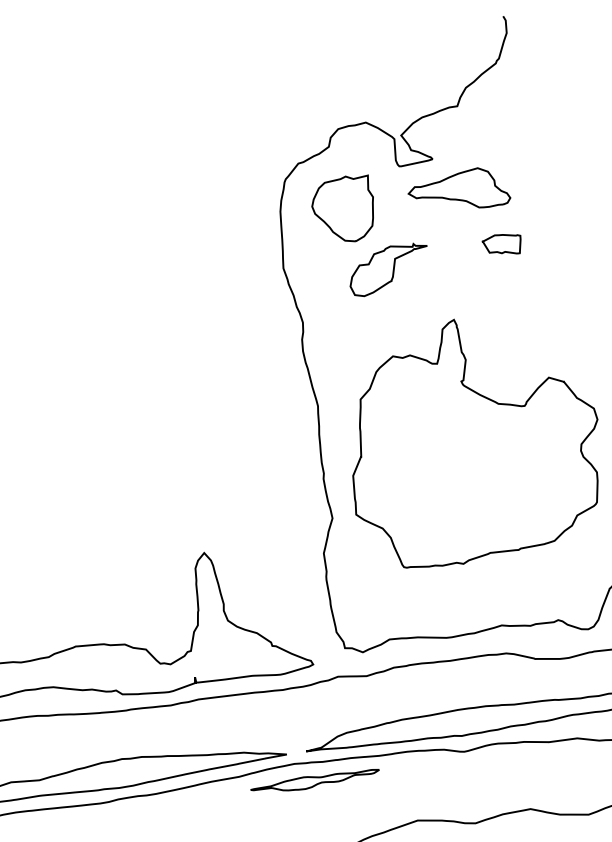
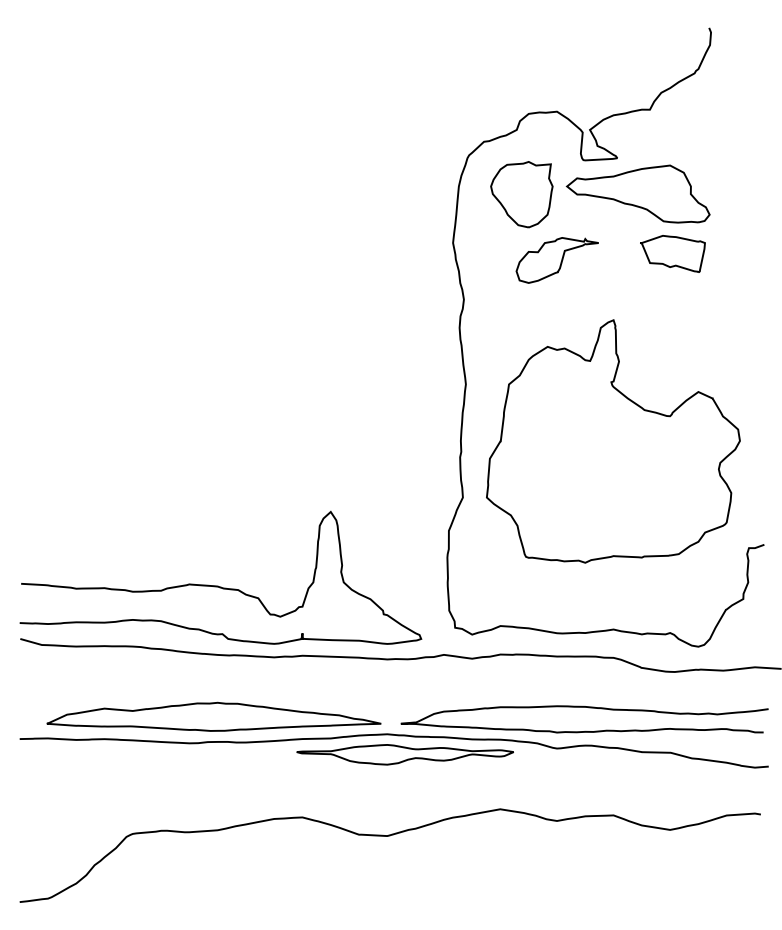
part: (457, 190) -> (637, 193), size x1.43
part: (501, 244) -> (672, 253), size x1.67
part: (314, 781) -> (404, 754), size x1.67

